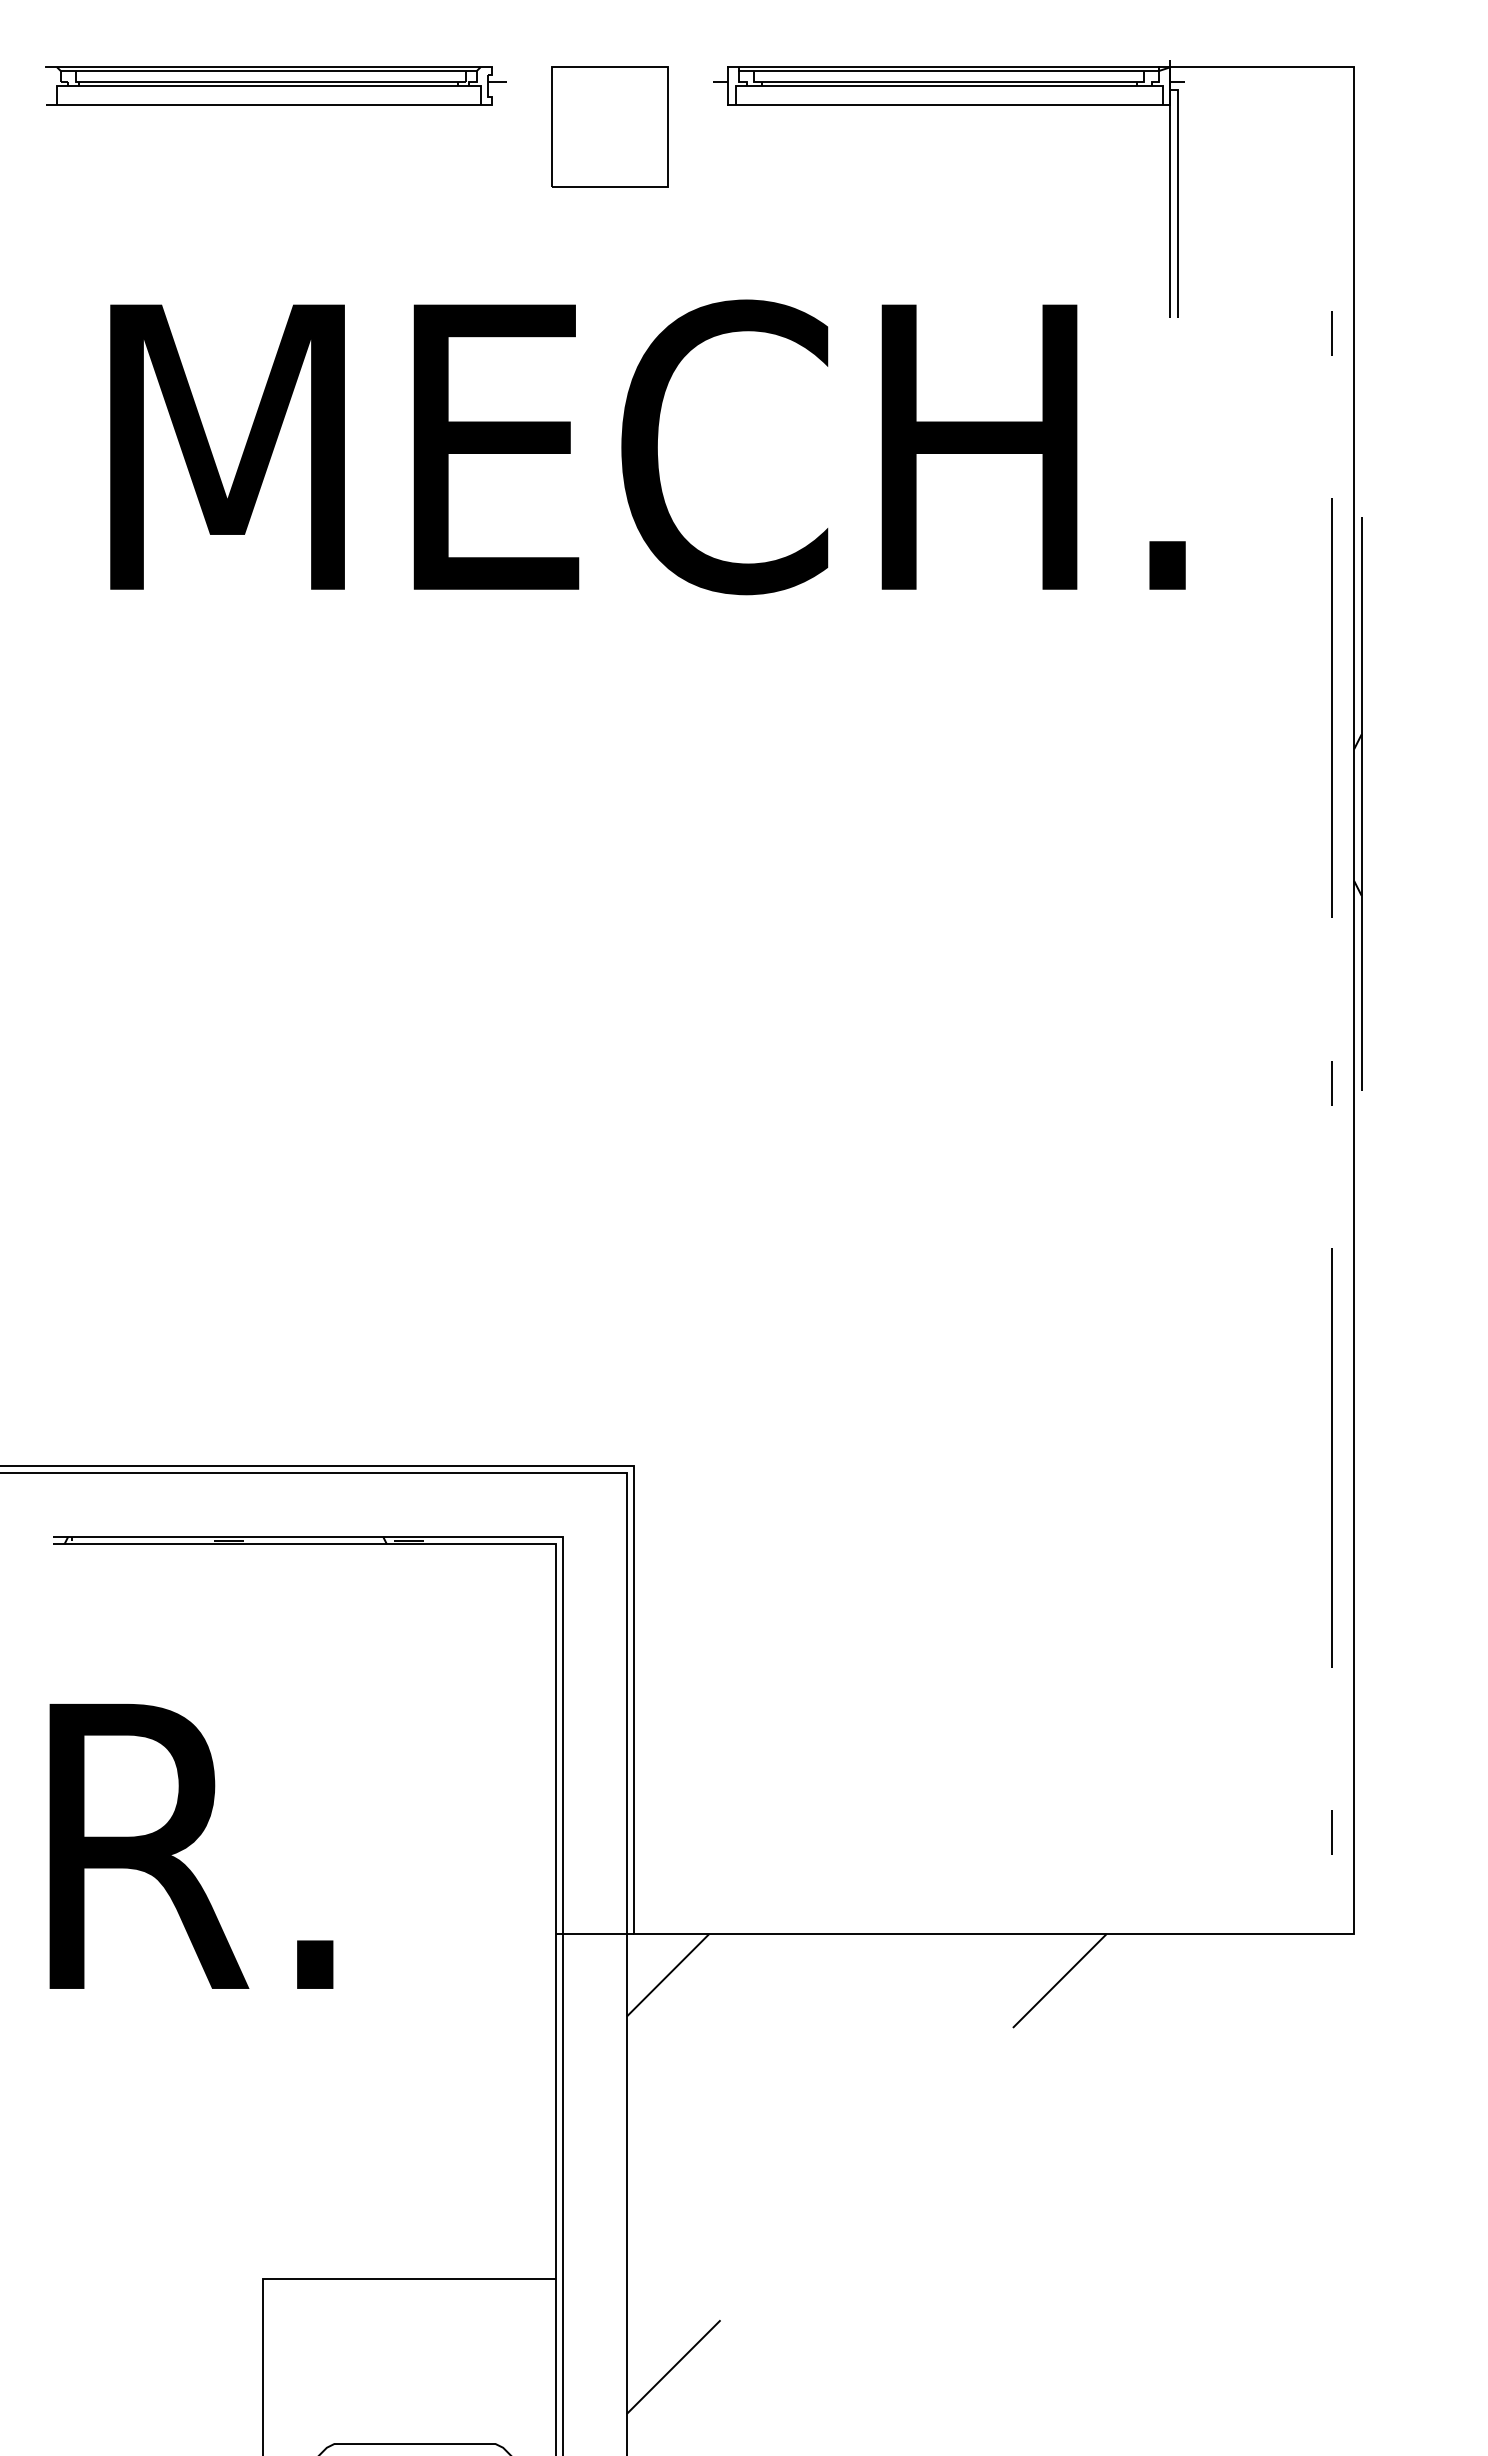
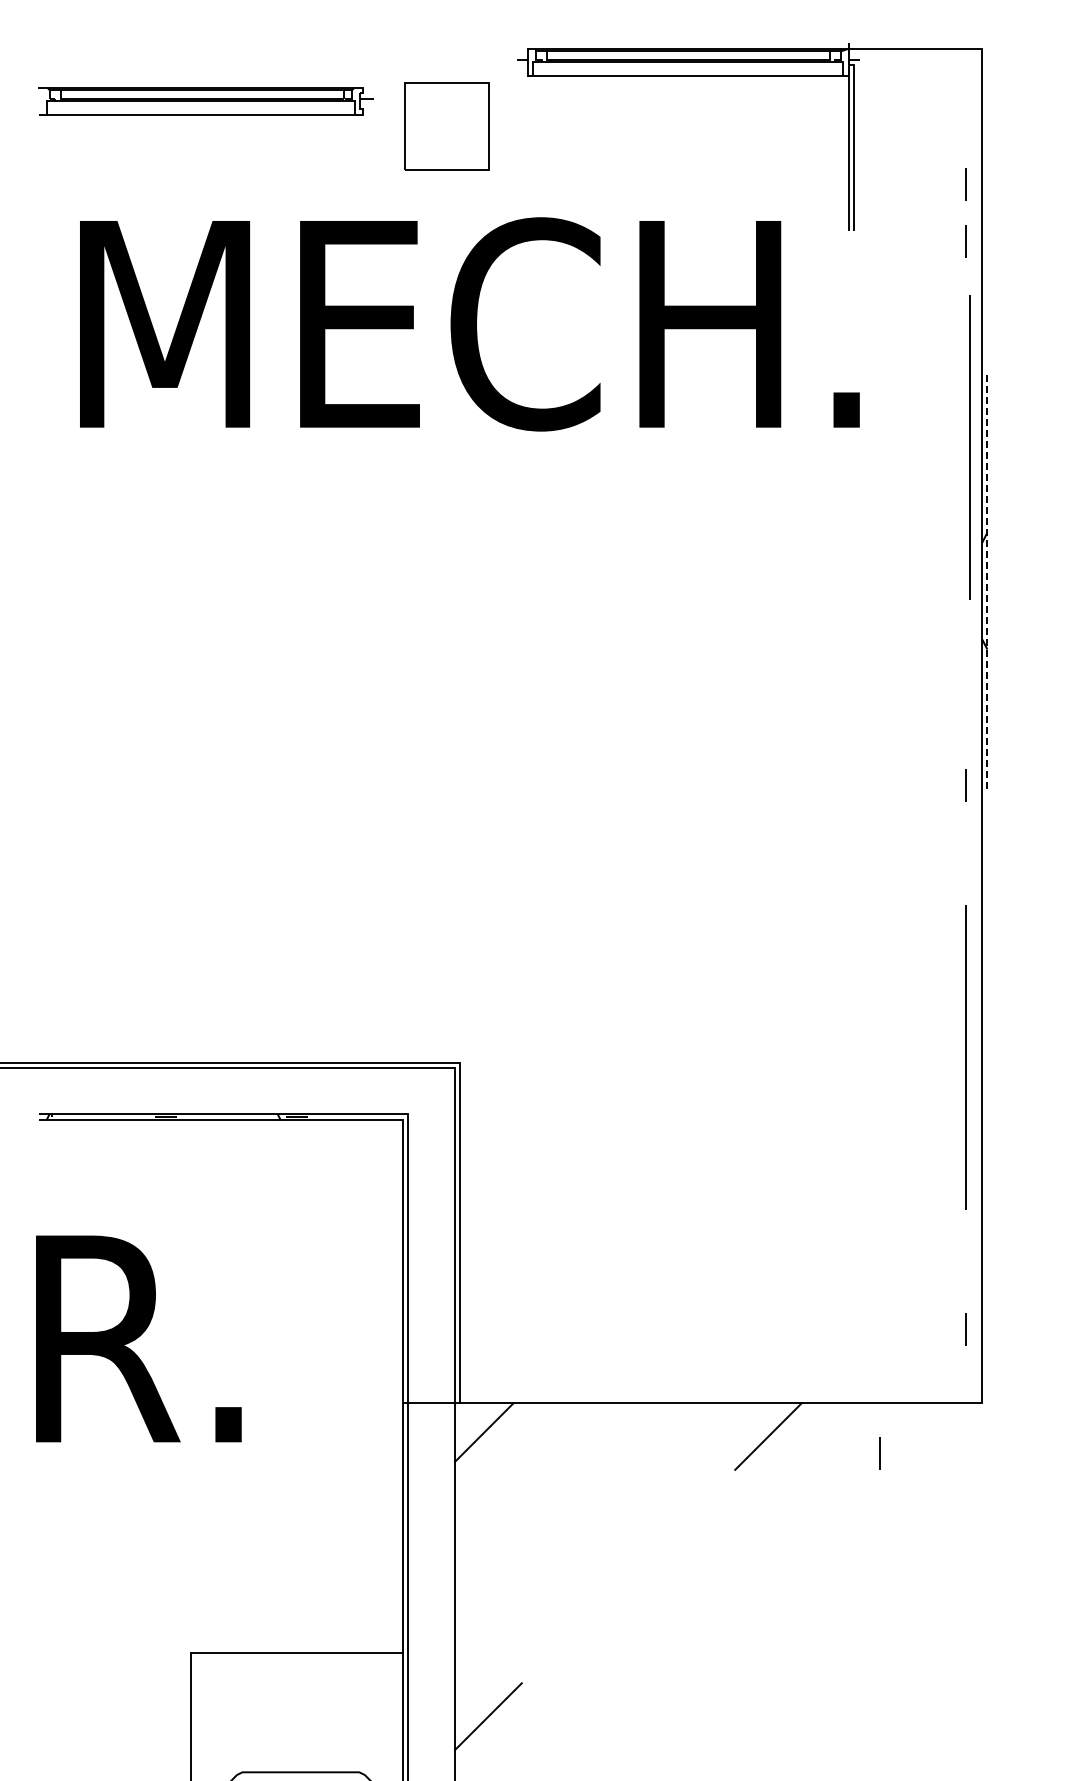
part: (275, 86) -> (205, 101), moved
part: (608, 127) -> (446, 126), moved
line: (1331, 254) -> (965, 184), added
line: (1331, 708) -> (969, 447), moved
line: (1361, 803) -> (987, 582), solid -> dashed
line: (1212, 2004) -> (879, 1453), added

